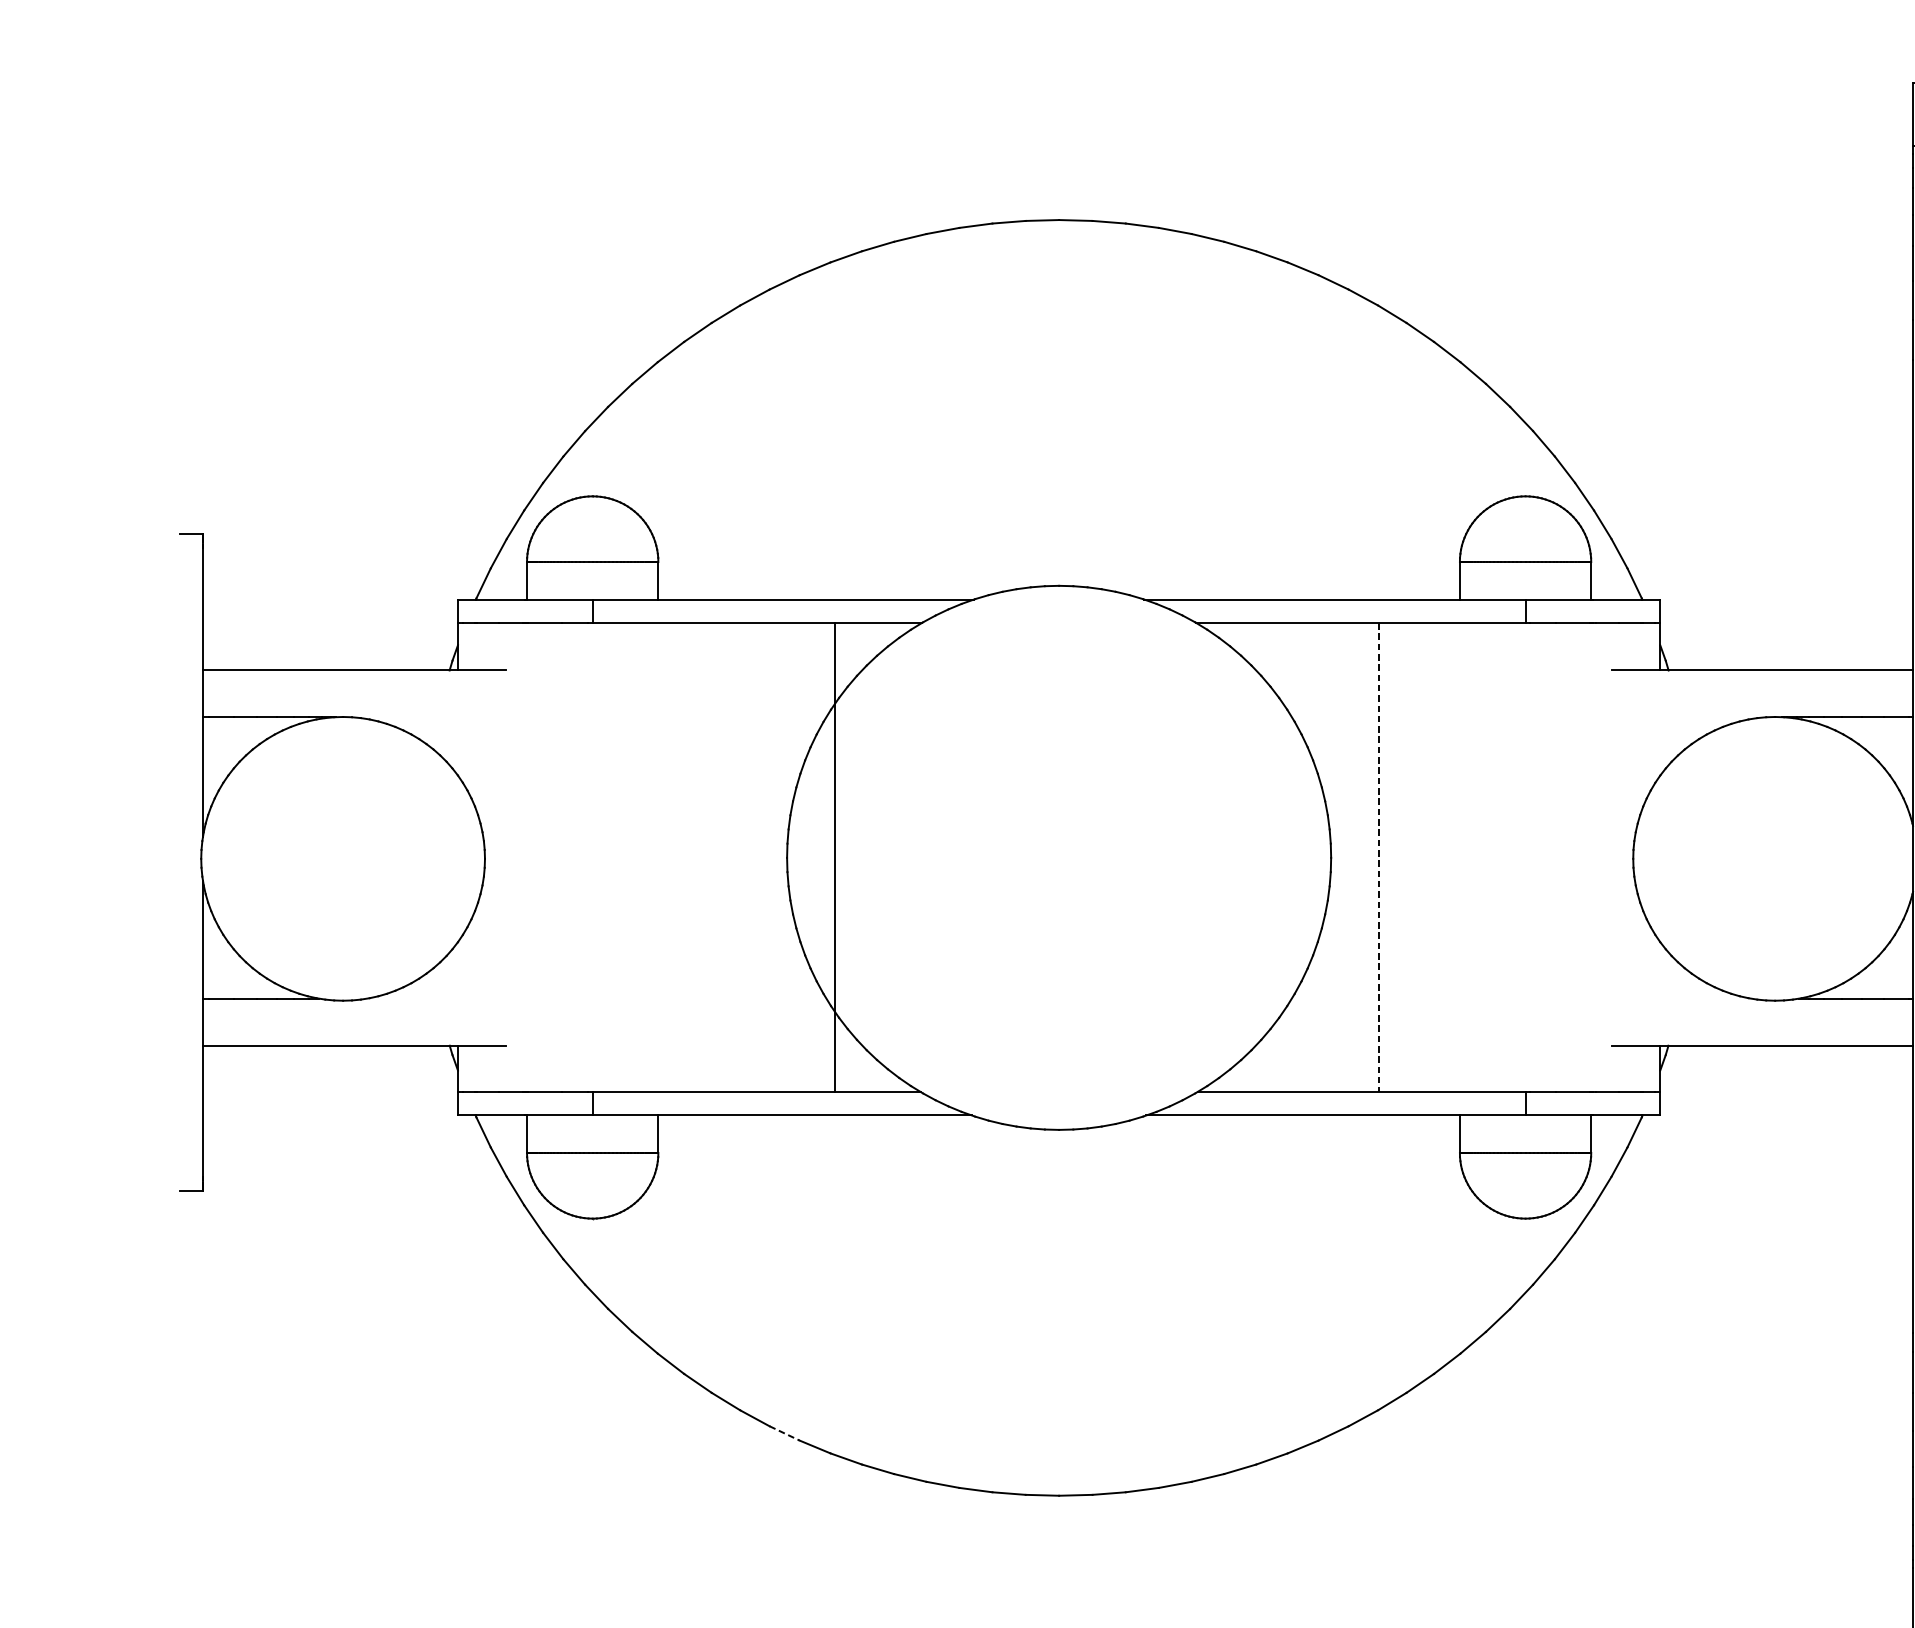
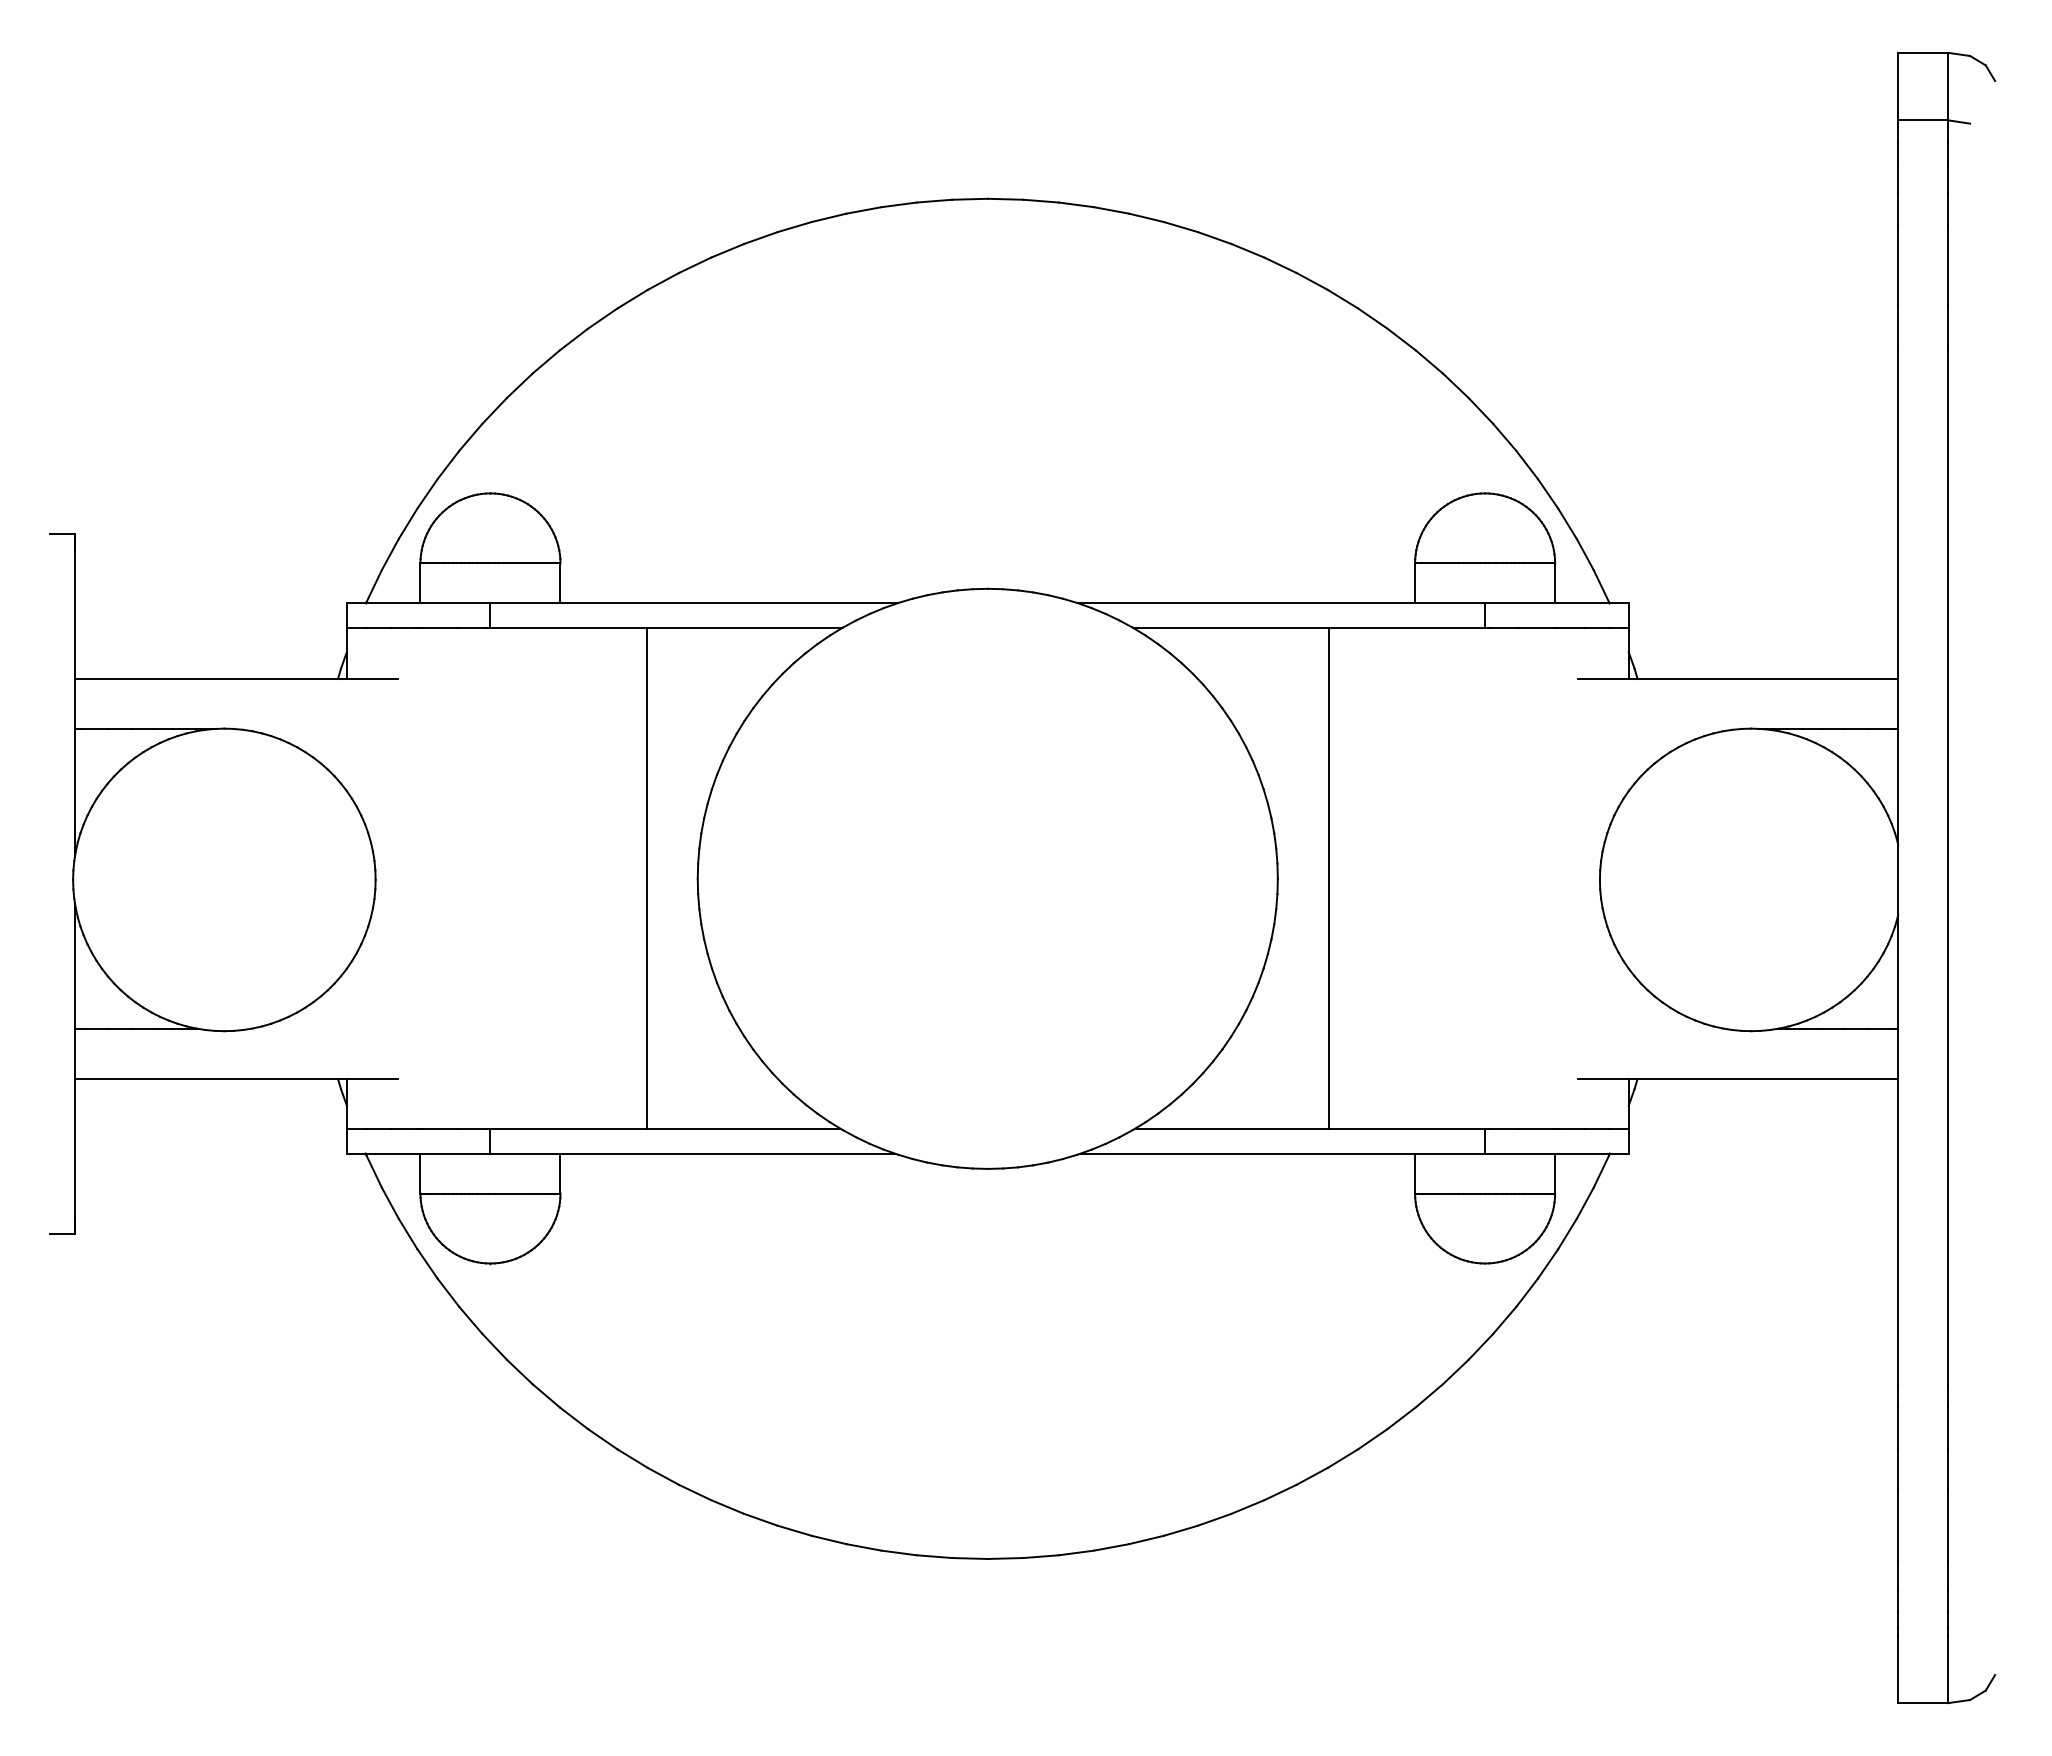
line: (834, 857) -> (646, 878), moved
line: (1378, 857) -> (1328, 878), dashed -> solid
line: (784, 1433) -> (695, 1492), dashed -> solid

